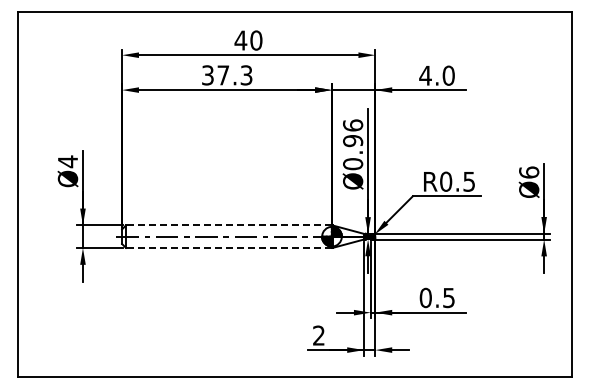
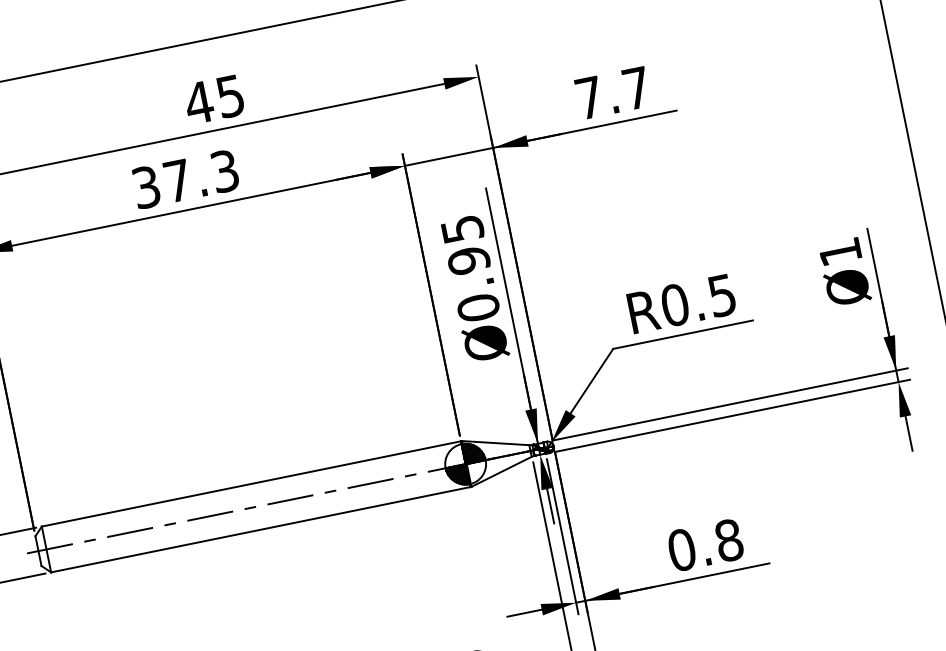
text: (256, 40) -> (230, 96), 40 -> 45
text: (436, 75) -> (611, 92), 4.0 -> 7.7
text: (353, 125) -> (463, 228), Ø0.96 -> Ø0.95
text: (529, 172) -> (840, 251), Ø6 -> Ø1
line: (229, 225) -> (252, 483), dashed -> solid
line: (229, 247) -> (261, 528), dashed -> solid
text: (449, 297) -> (729, 539), 0.5 -> 0.8

